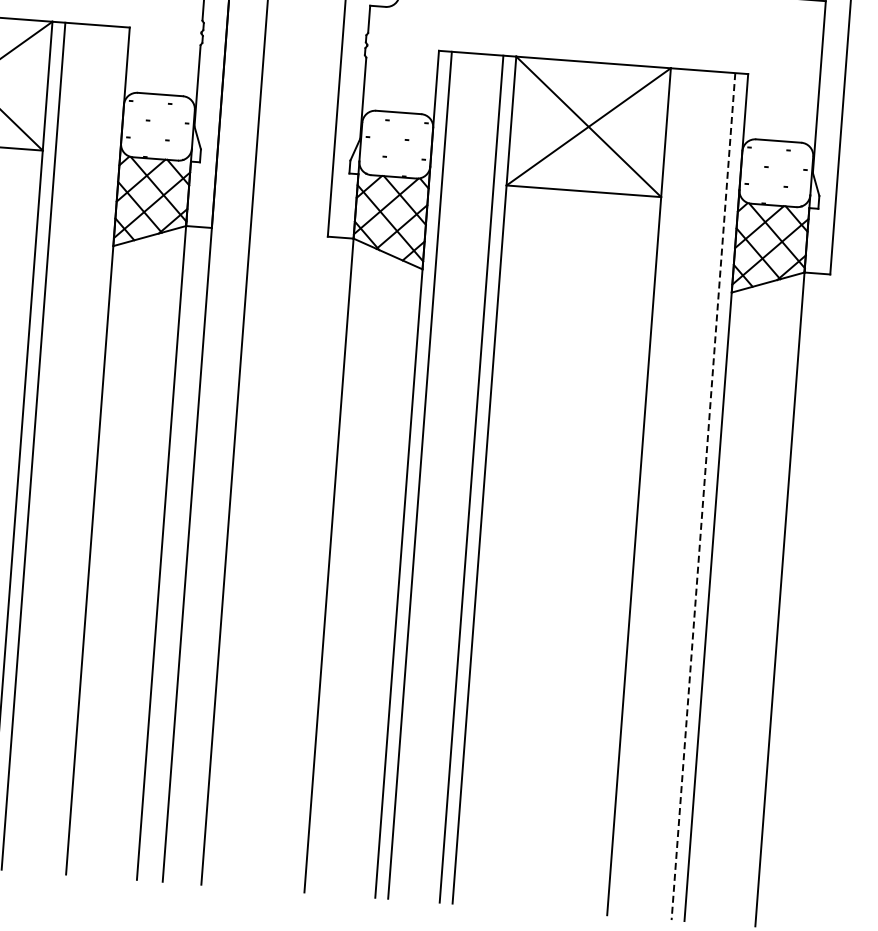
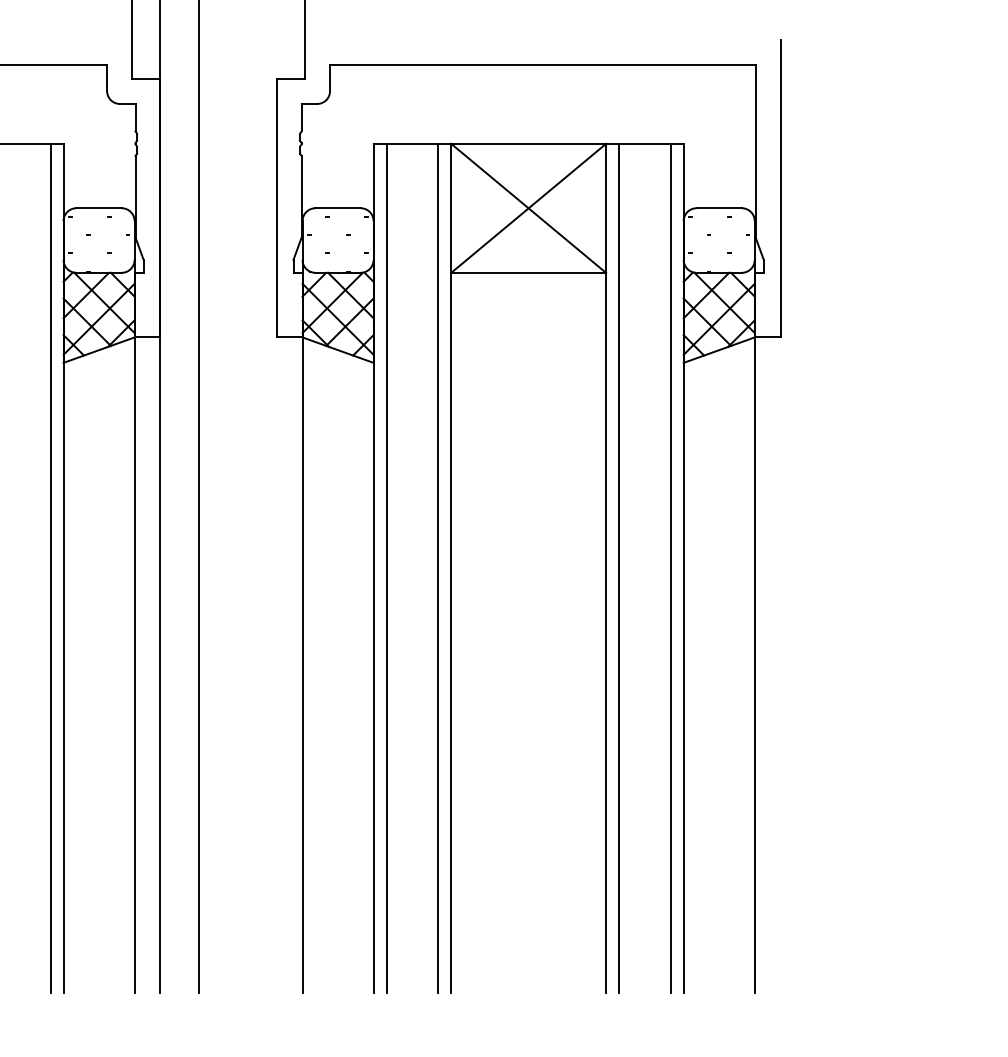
line: (84, 450) -> (50, 568), added
line: (652, 492) -> (619, 568), added
line: (703, 496) -> (670, 568), dashed -> solid

